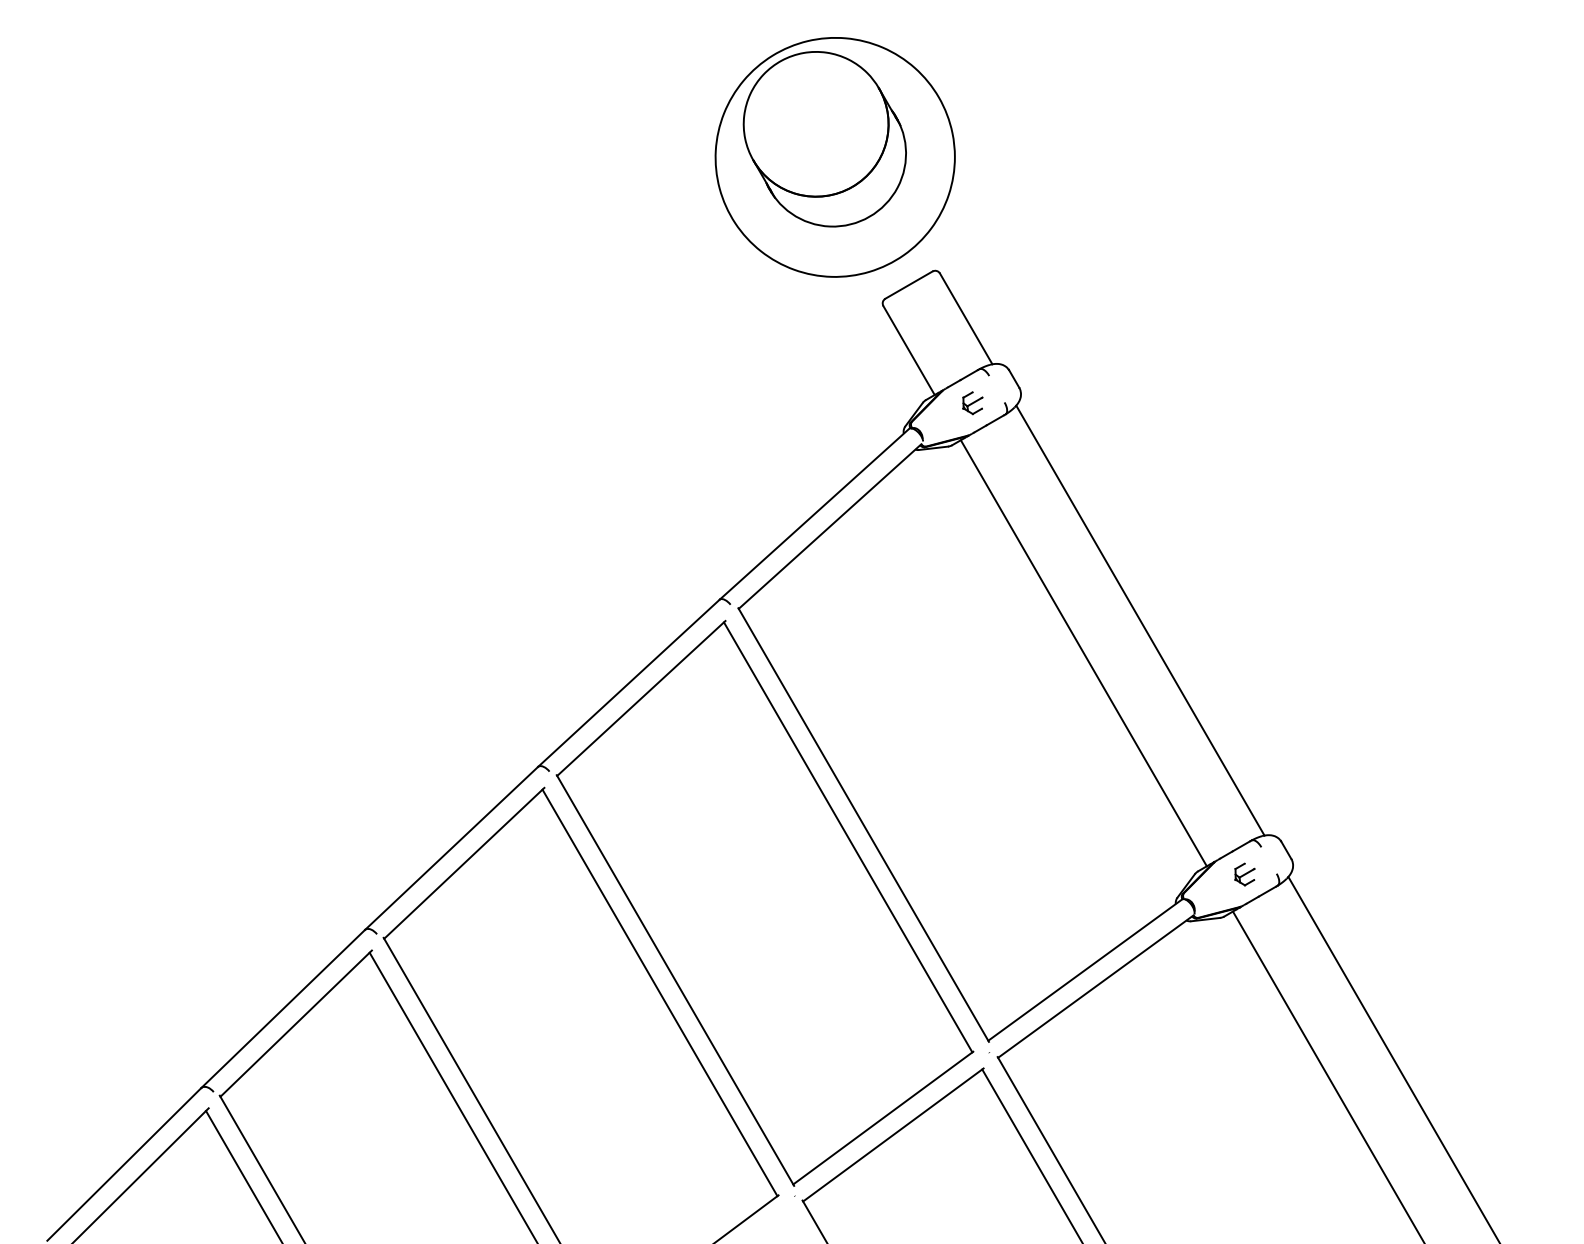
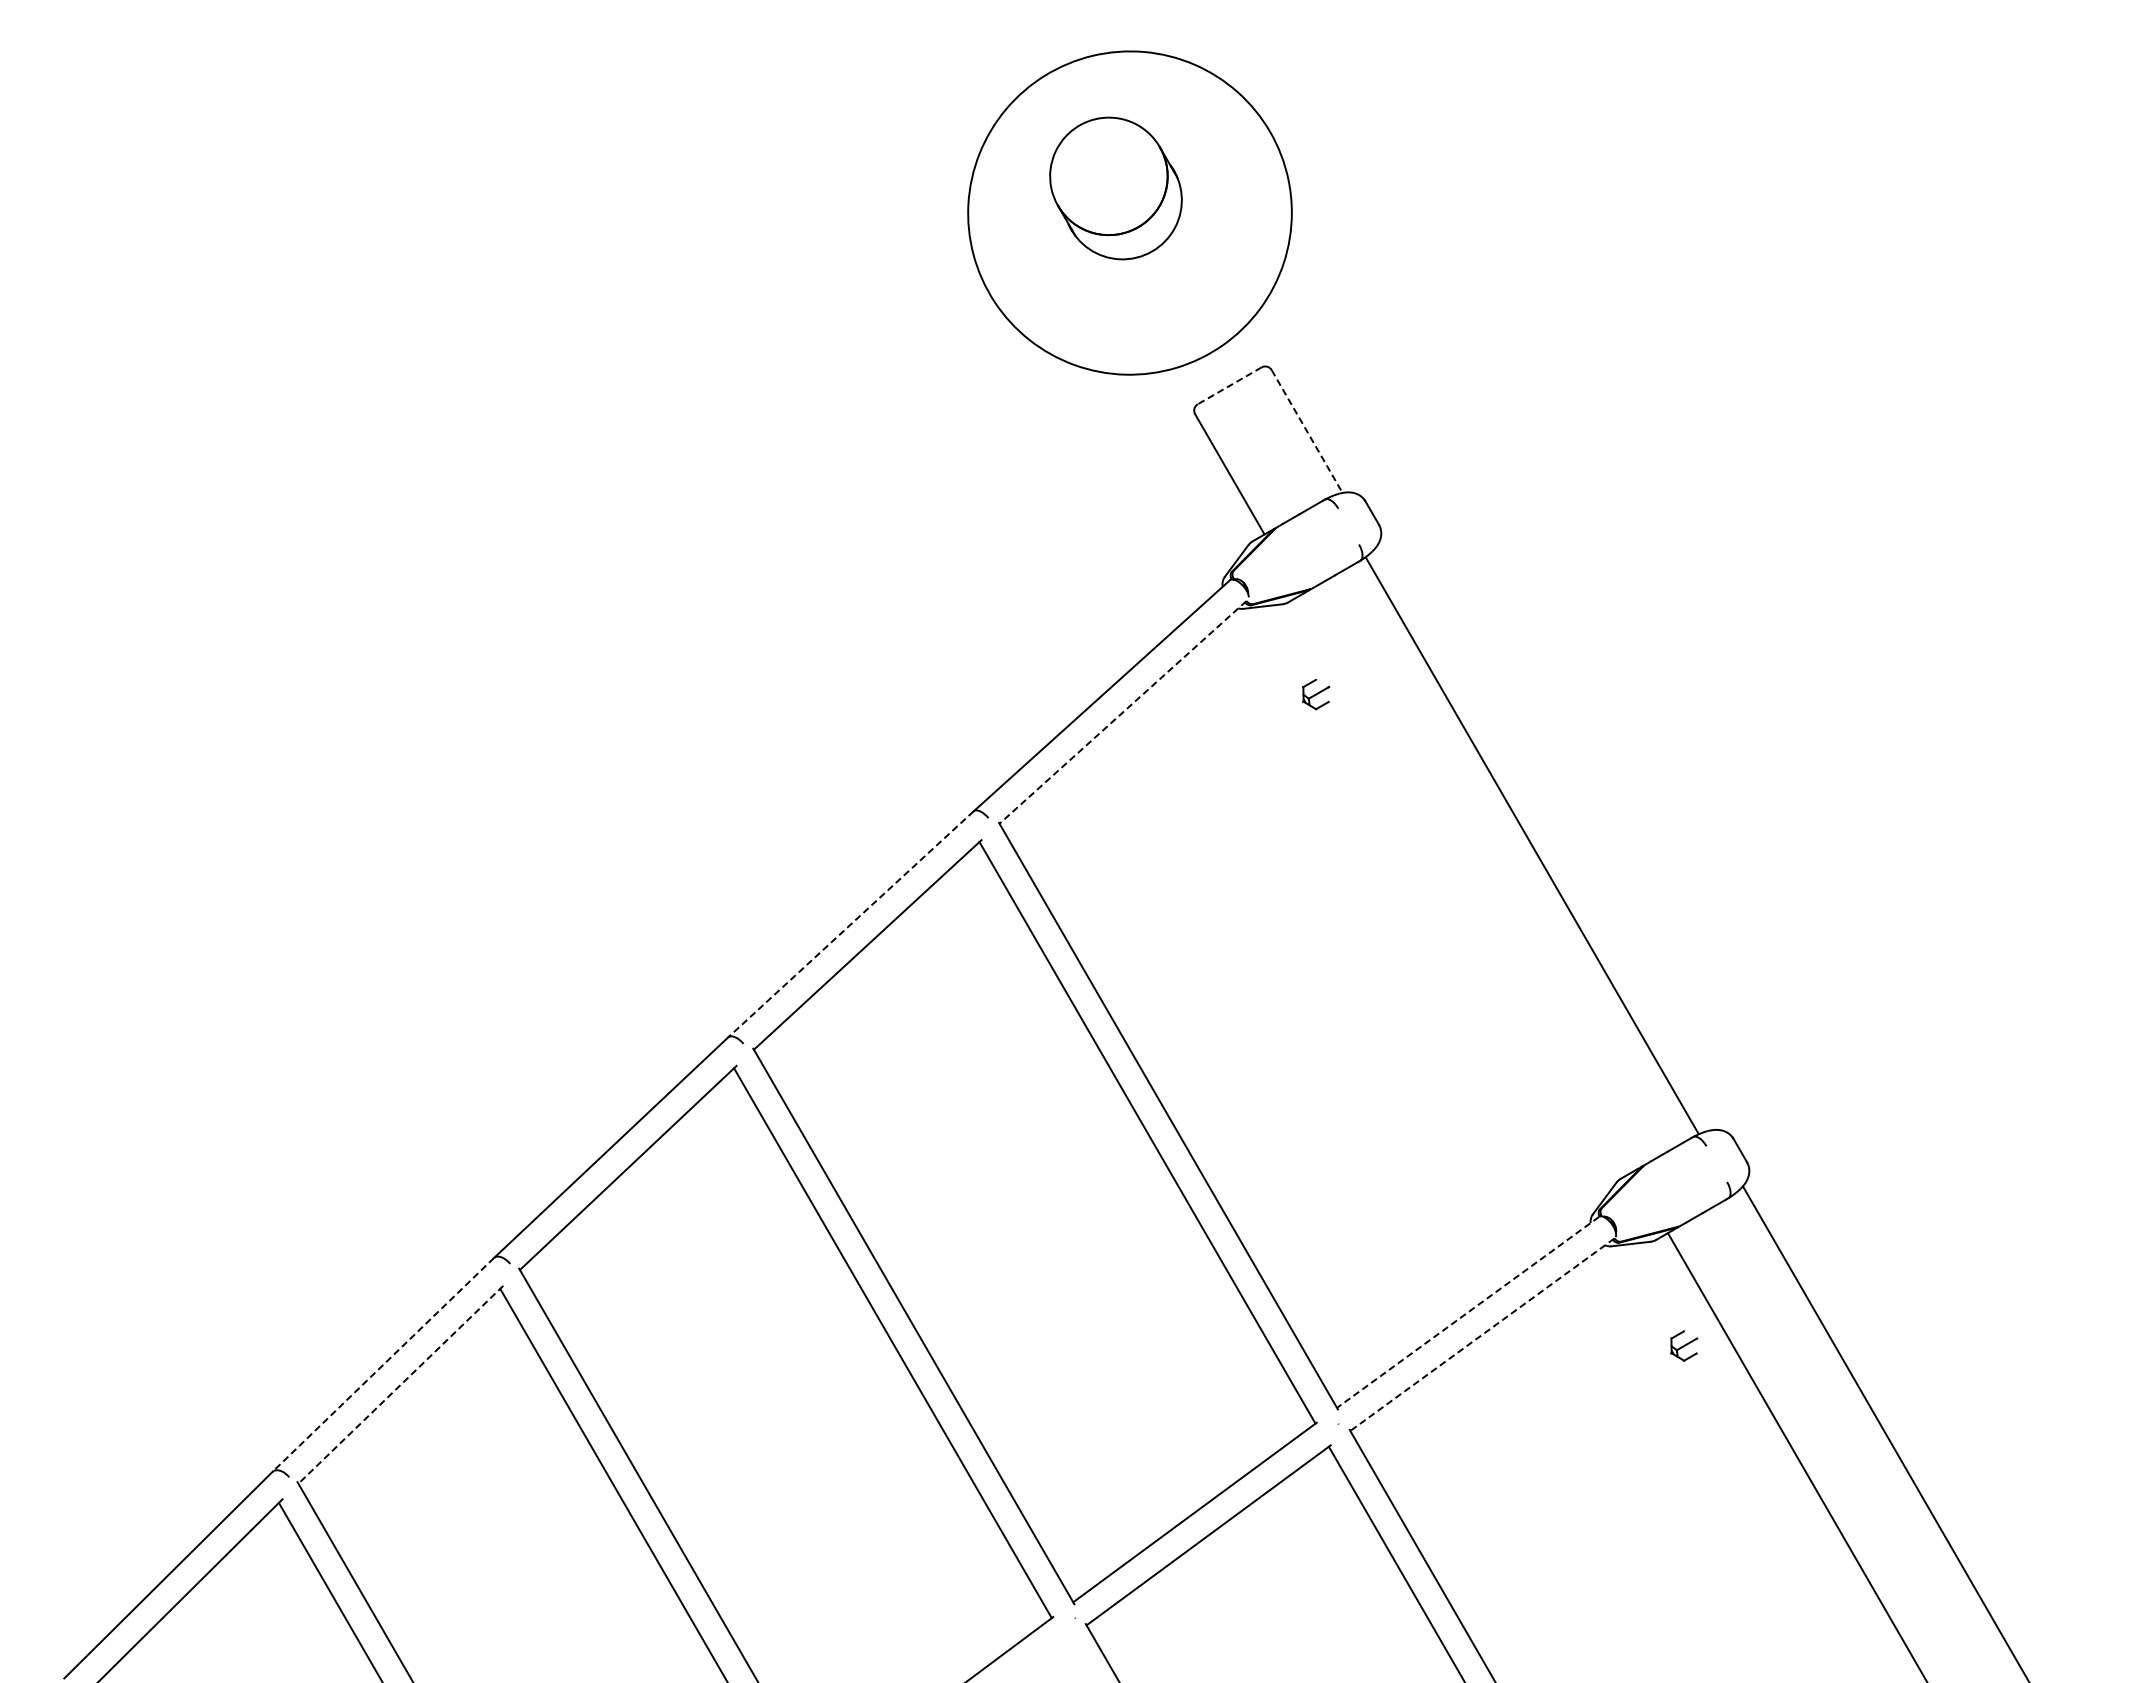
part: (824, 139) -> (1115, 188), size x0.6
line: (908, 284) -> (1229, 385), solid -> dashed
line: (966, 318) -> (1307, 431), solid -> dashed
part: (973, 403) -> (1316, 694), moved
line: (829, 526) -> (1122, 712), solid -> dashed
line: (1140, 620) -> (1542, 839), removed
line: (1083, 653) -> (1531, 845), moved
line: (628, 683) -> (850, 924), solid -> dashed
part: (1245, 874) -> (1684, 1345), moved
line: (1084, 970) -> (1467, 1312), solid -> dashed
line: (1095, 987) -> (1482, 1335), solid -> dashed
line: (283, 1008) -> (383, 1364), solid -> dashed
line: (295, 1024) -> (400, 1385), solid -> dashed

